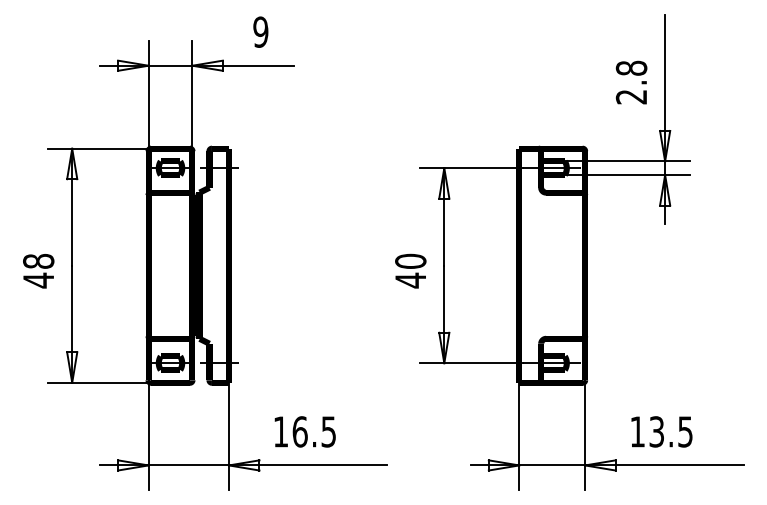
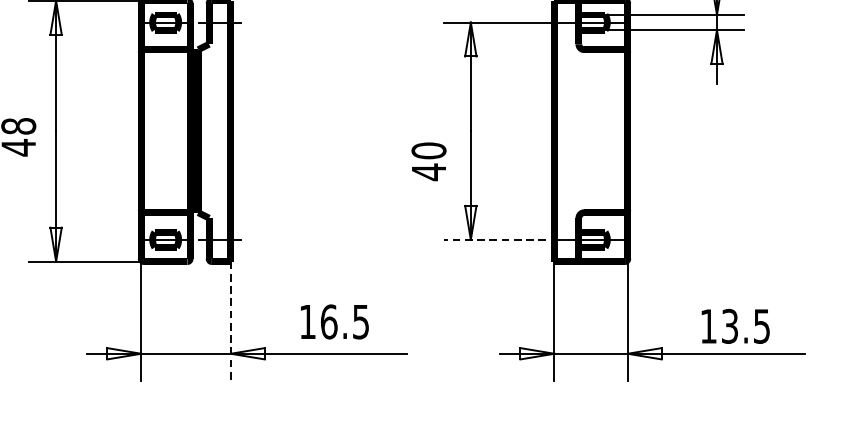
text: (410, 270) -> (428, 161), moved
line: (471, 363) -> (501, 240), solid -> dashed
text: (304, 431) -> (333, 321), moved
text: (661, 431) -> (735, 325), moved
line: (229, 436) -> (231, 321), solid -> dashed

